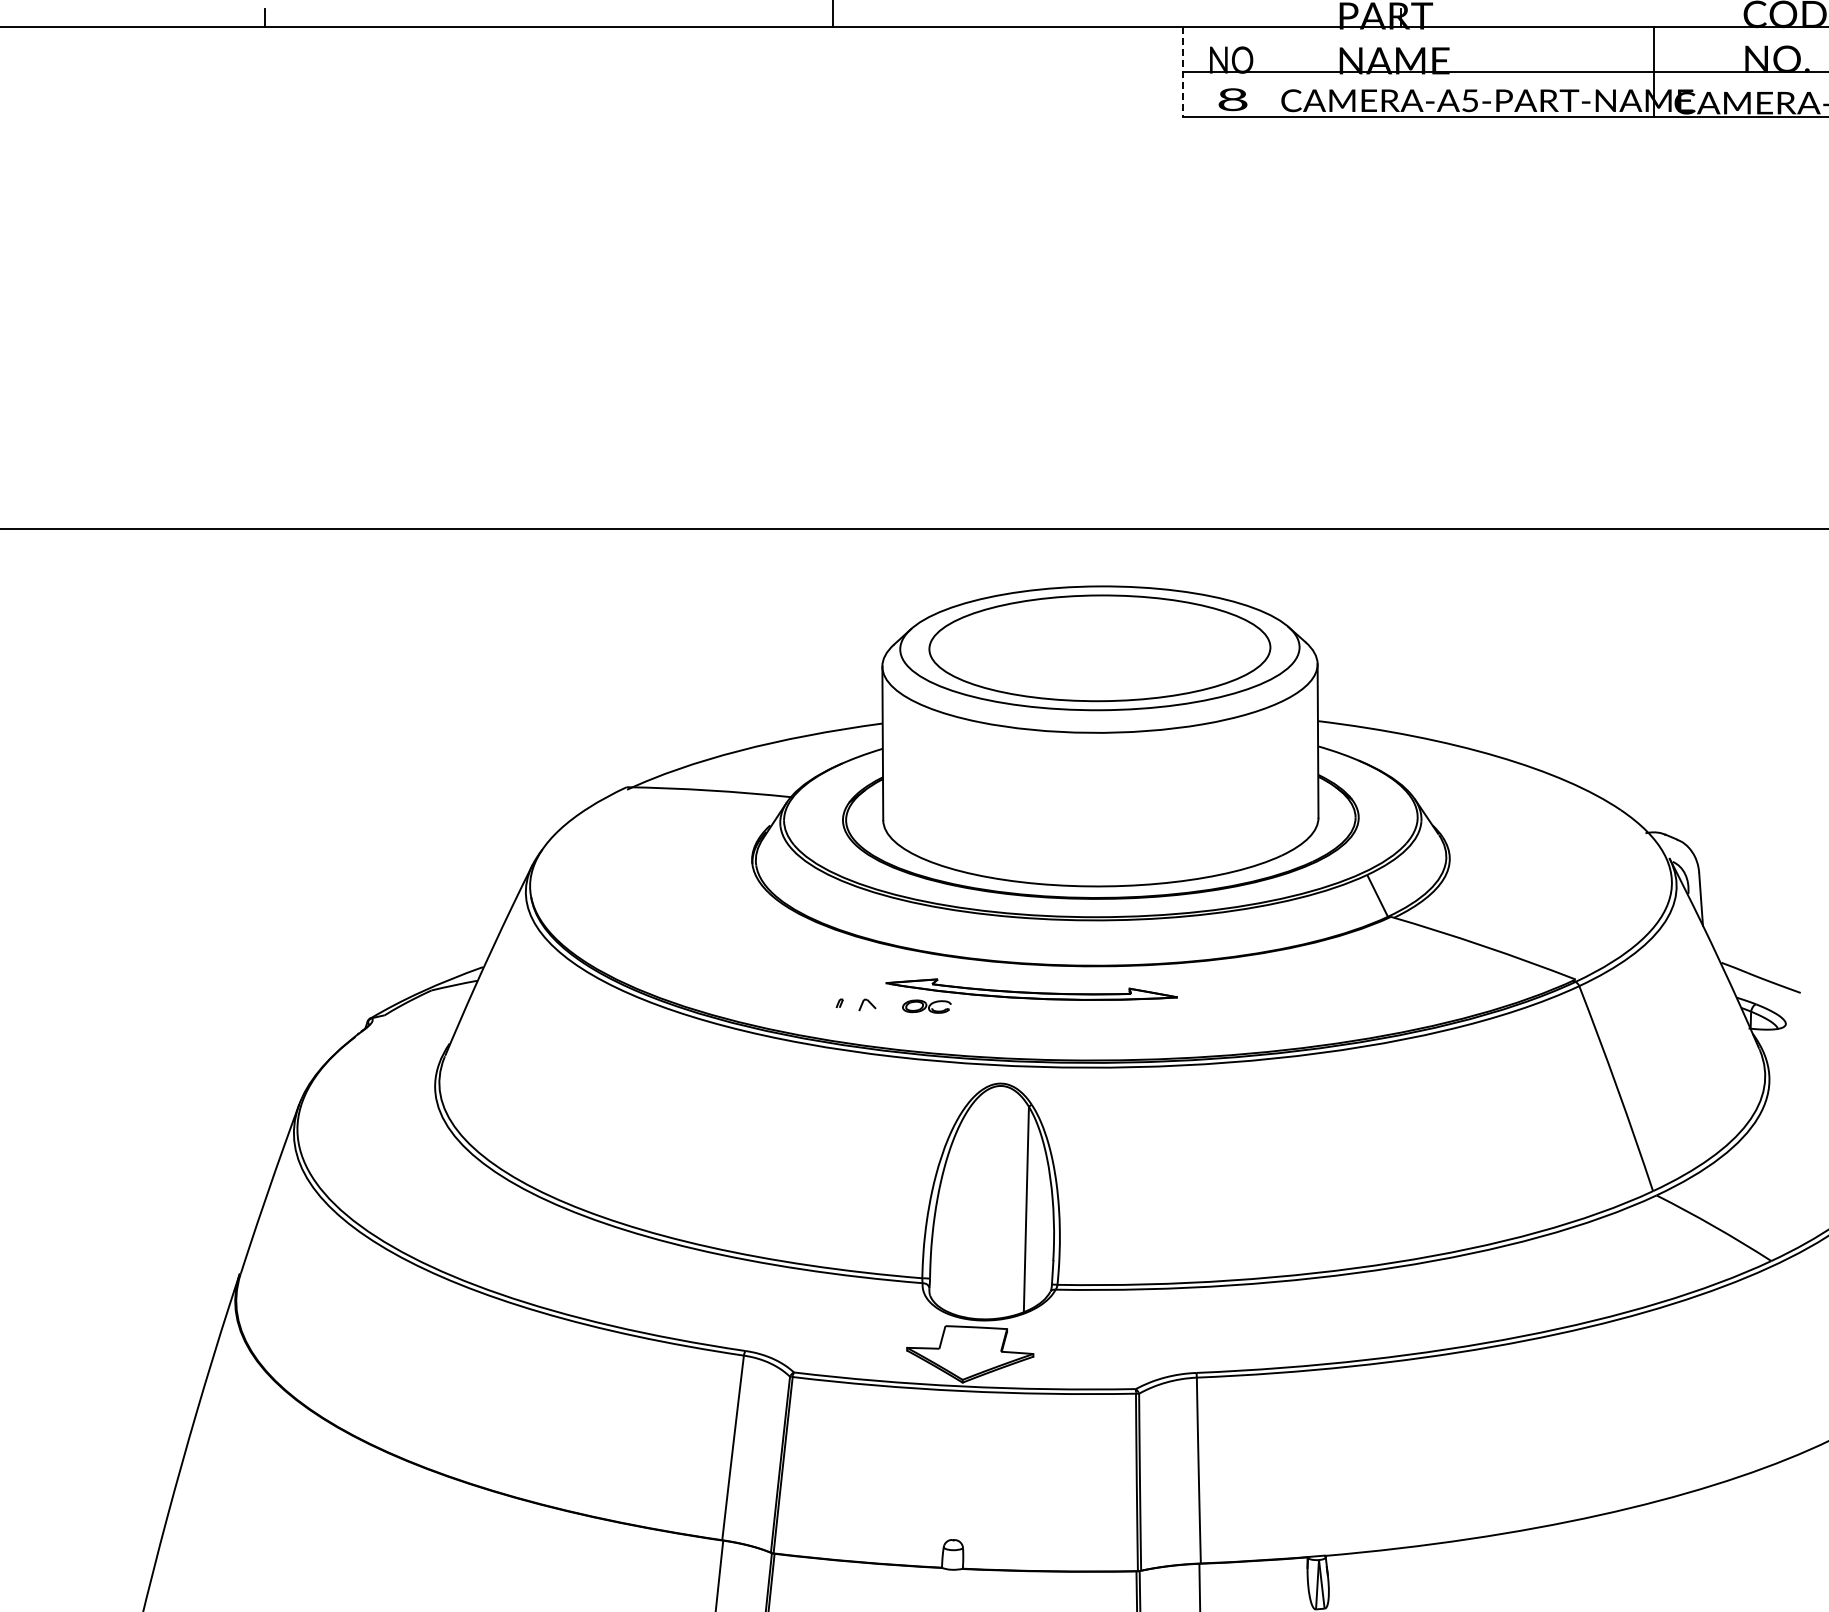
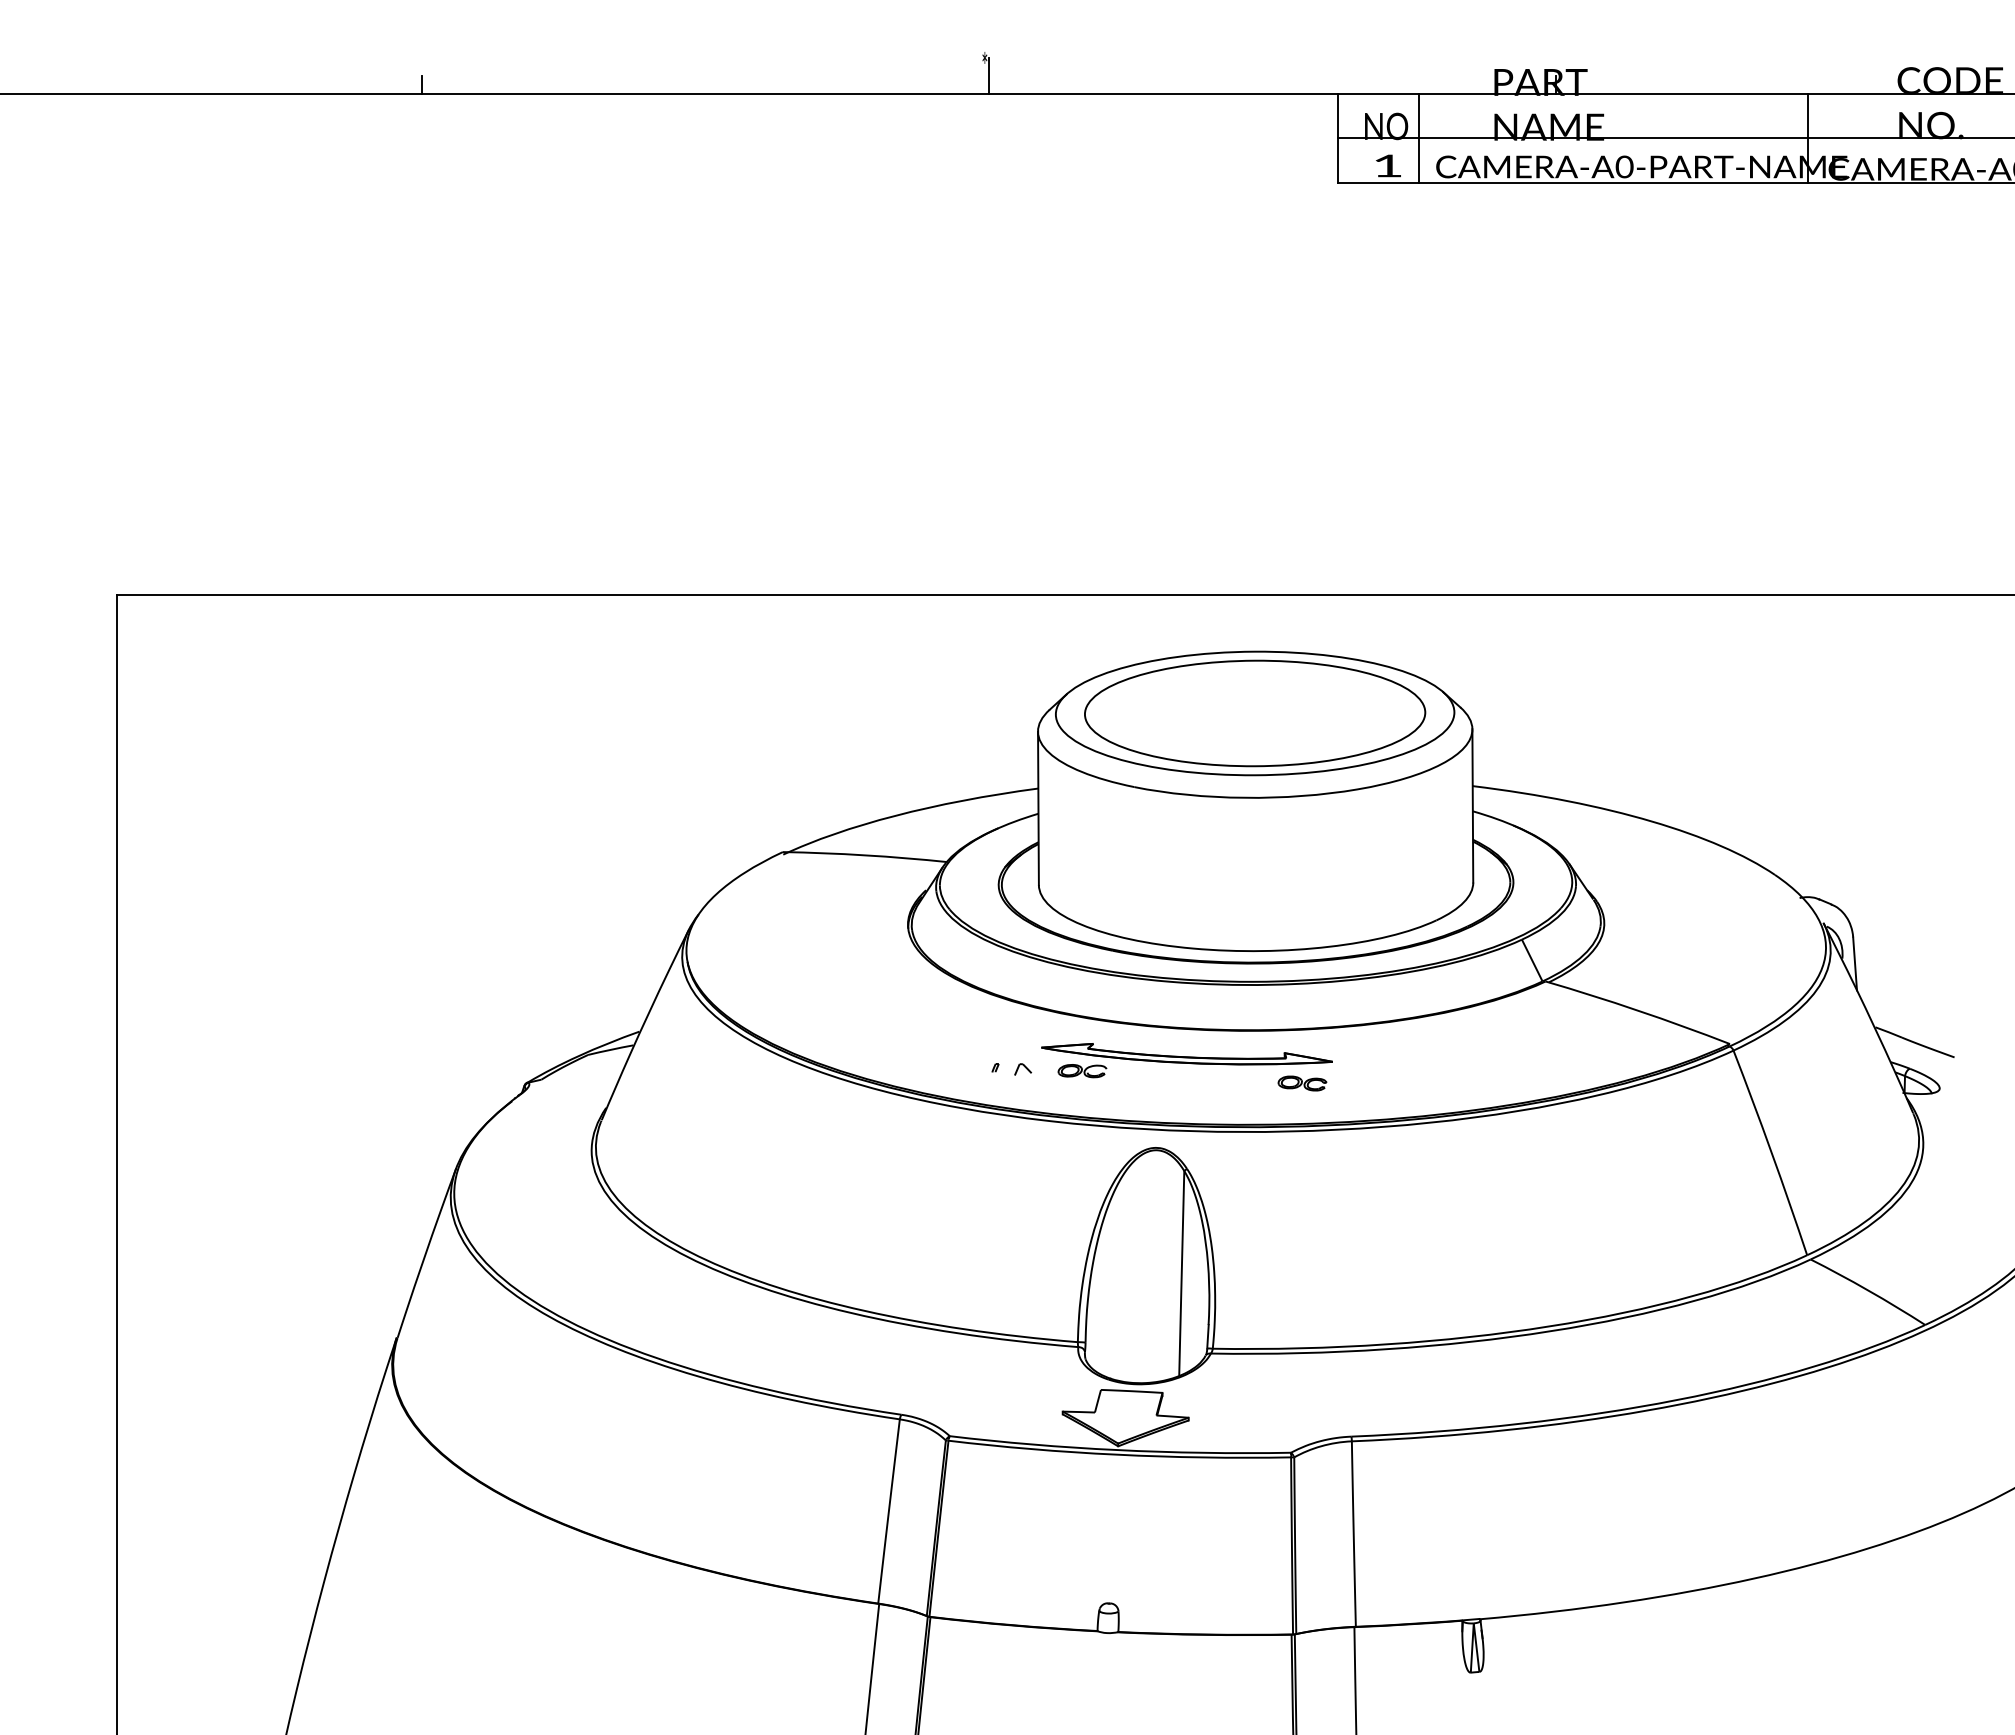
line: (1183, 72) -> (1338, 138), dashed -> solid
line: (1263, 72) -> (1418, 138), added
text: (1232, 99) -> (1387, 165), 8 -> 1
text: (1470, 100) -> (1624, 166), CAMERA-A5-PART-NAME -> CAMERA-A0-PART-NAME
part: (1147, 1019) -> (1302, 1083), added

